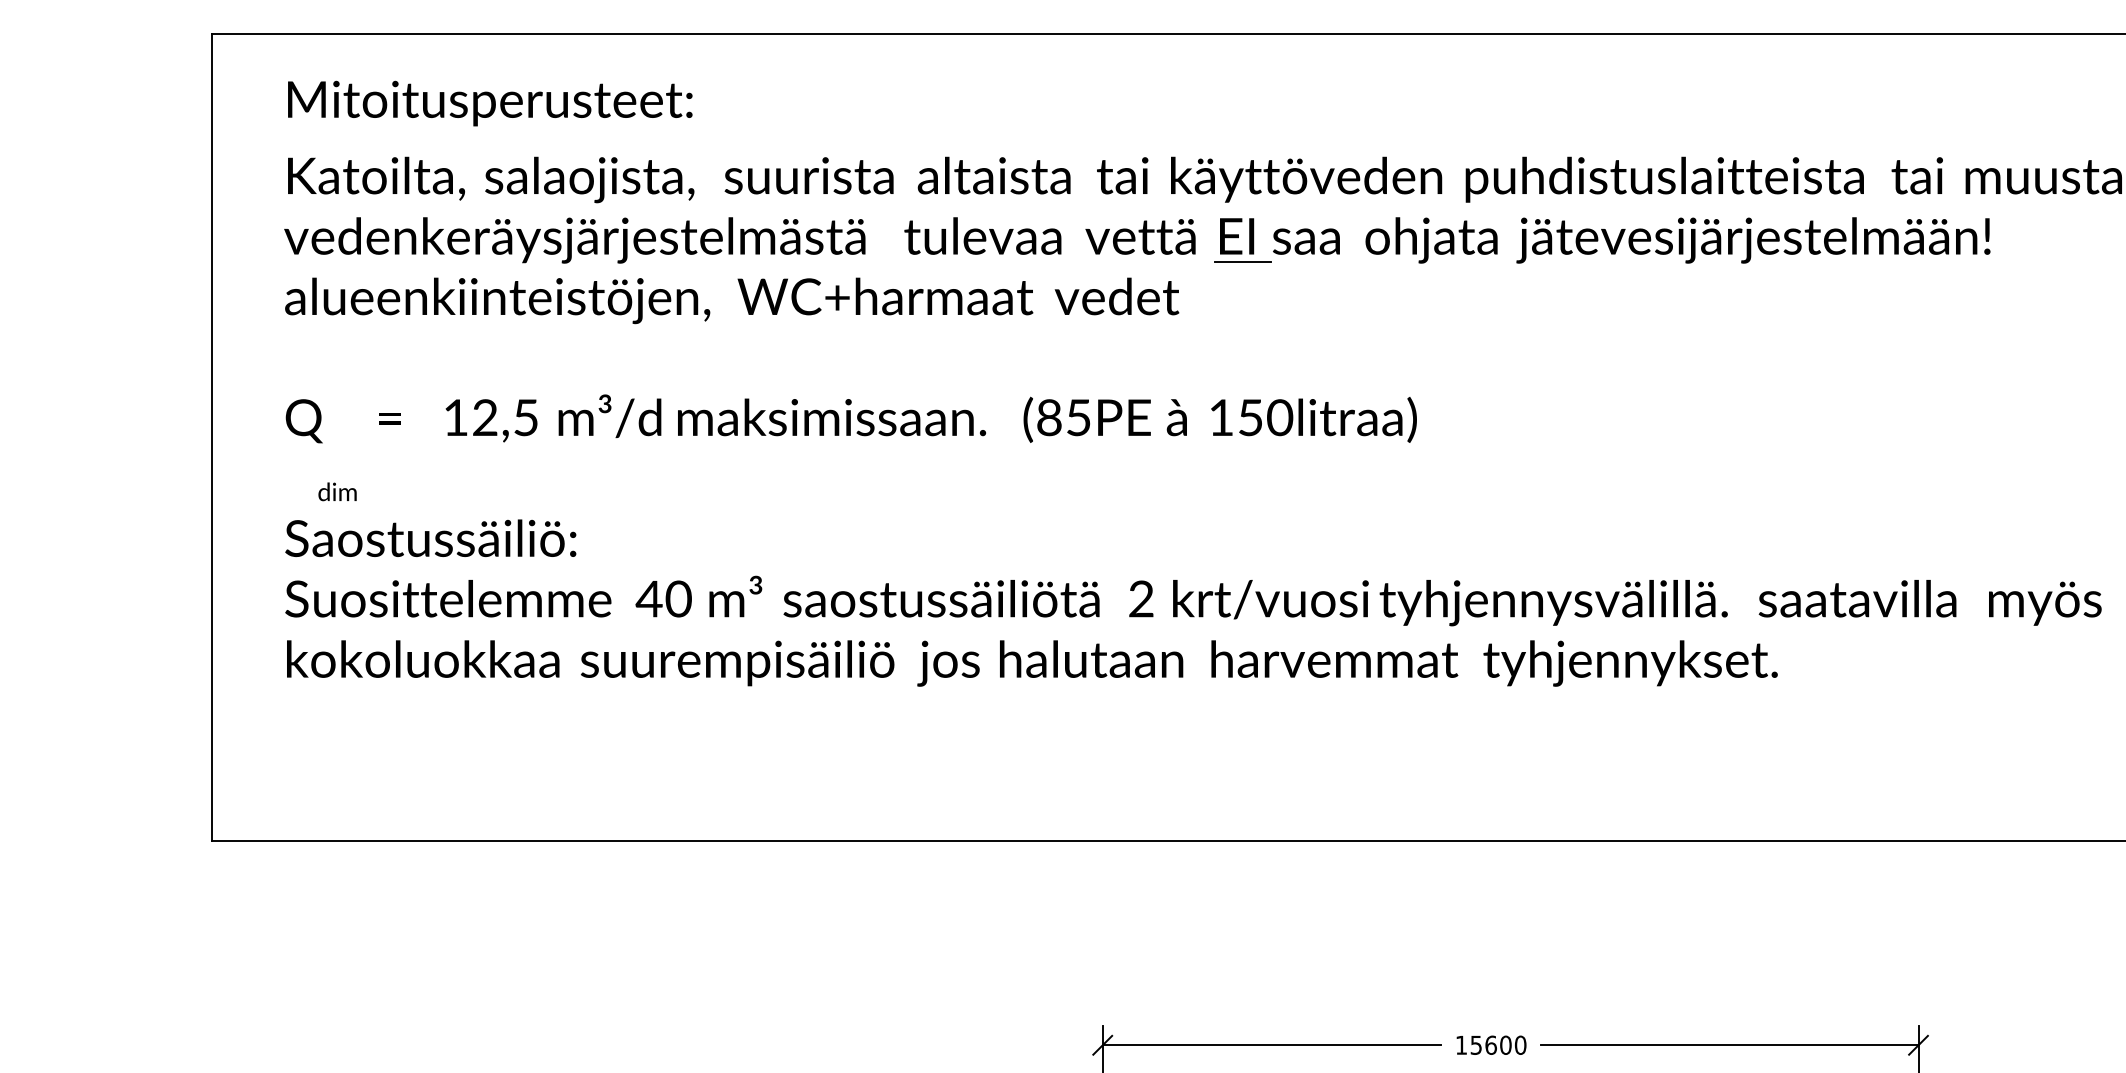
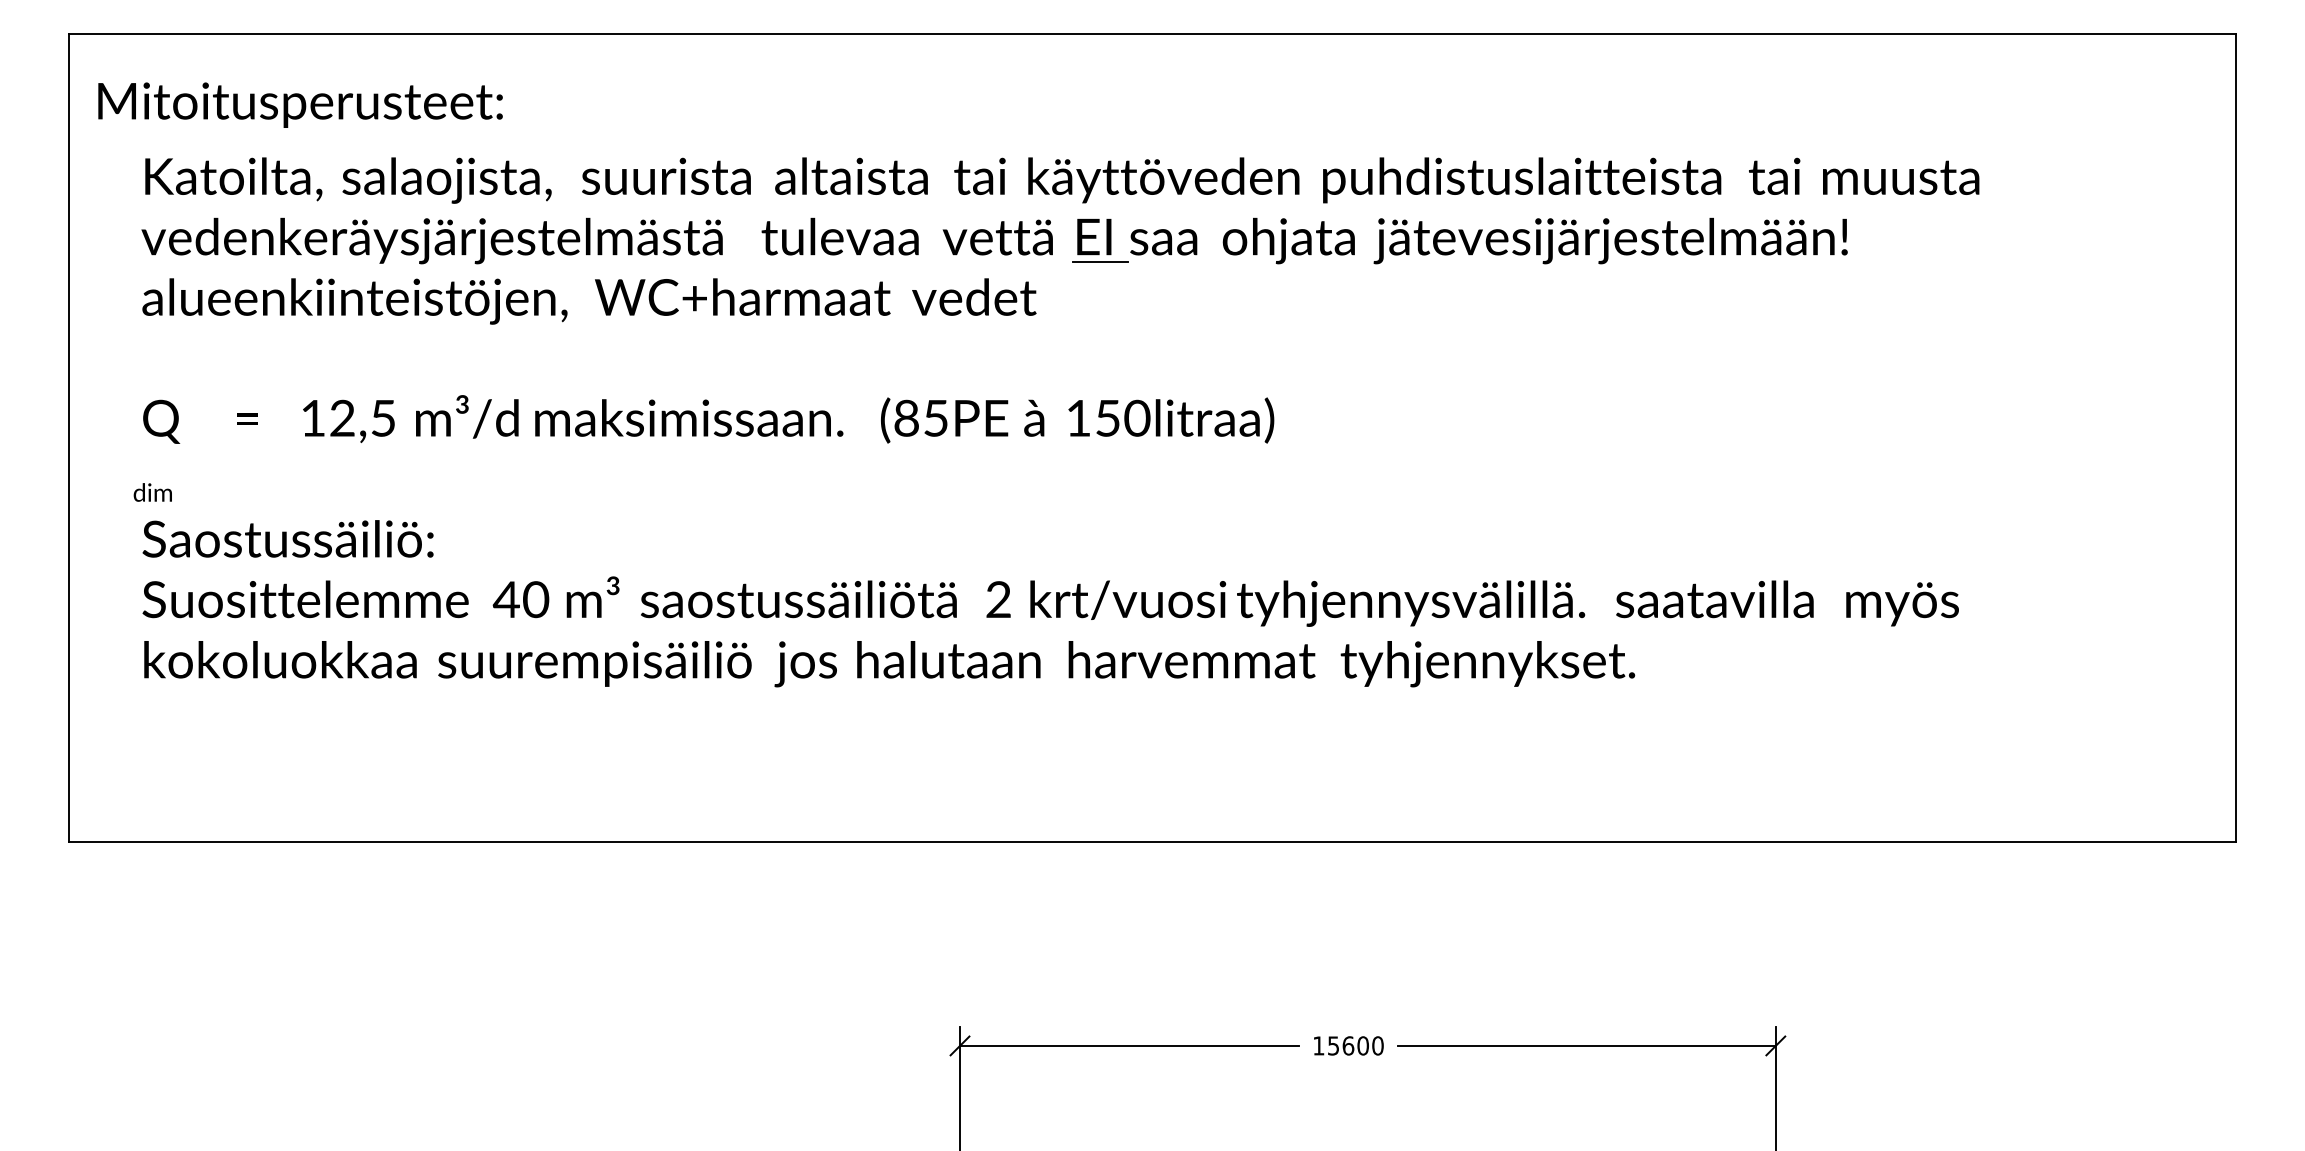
text: (490, 102) -> (300, 104), moved
text: (337, 491) -> (152, 492), moved

